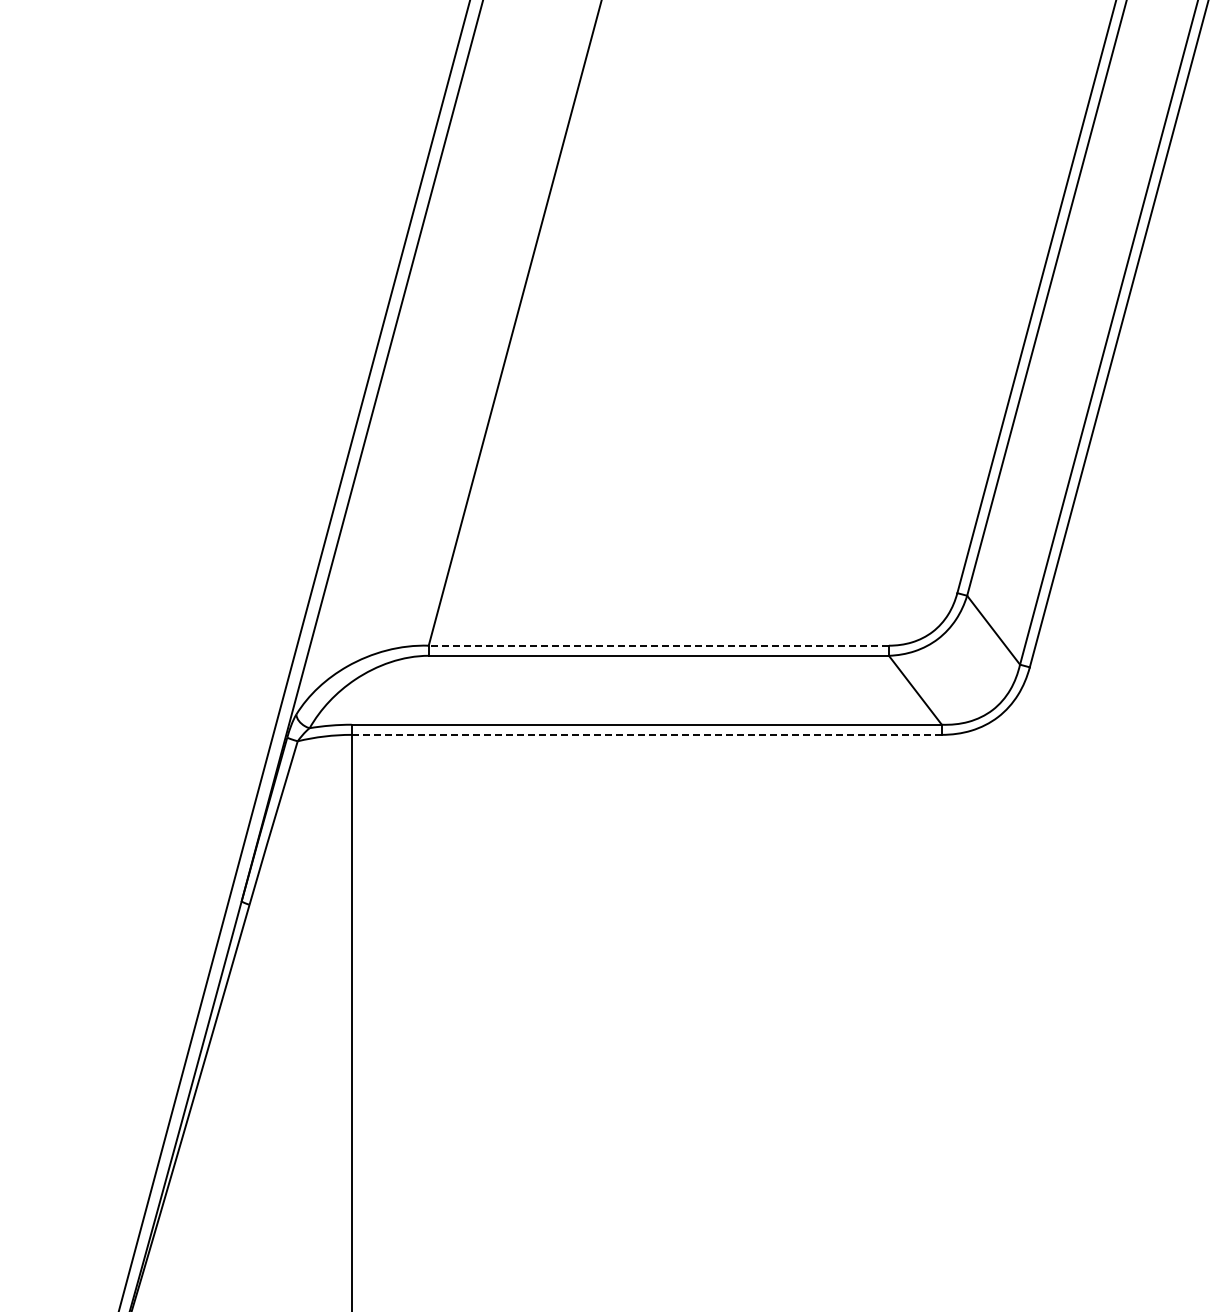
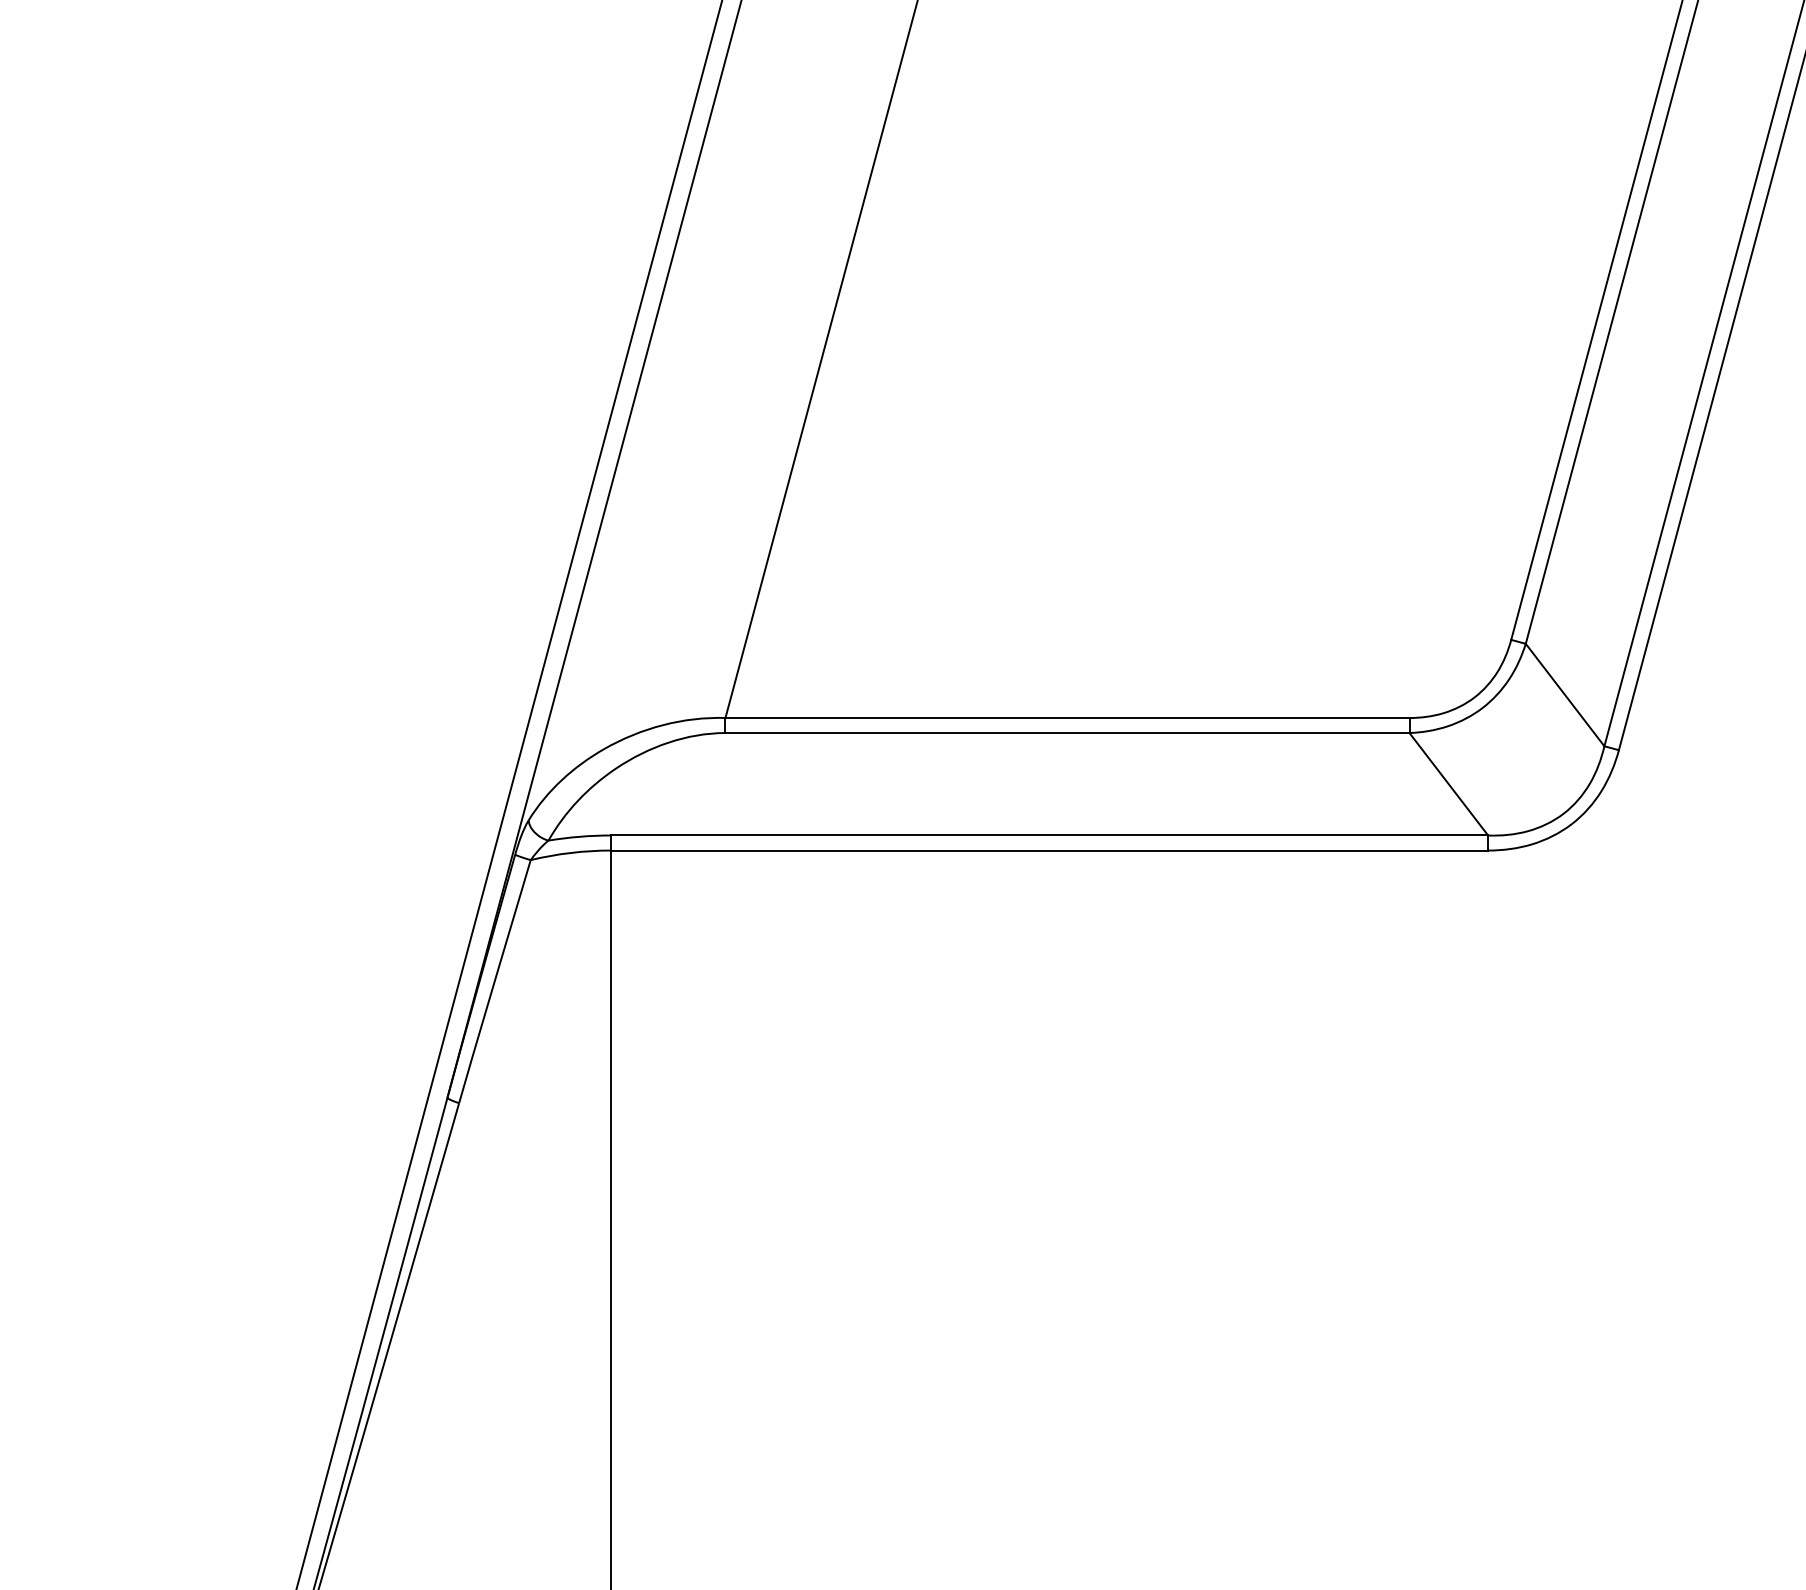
line: (658, 645) -> (1066, 717), dashed -> solid
line: (647, 734) -> (1050, 850), dashed -> solid

